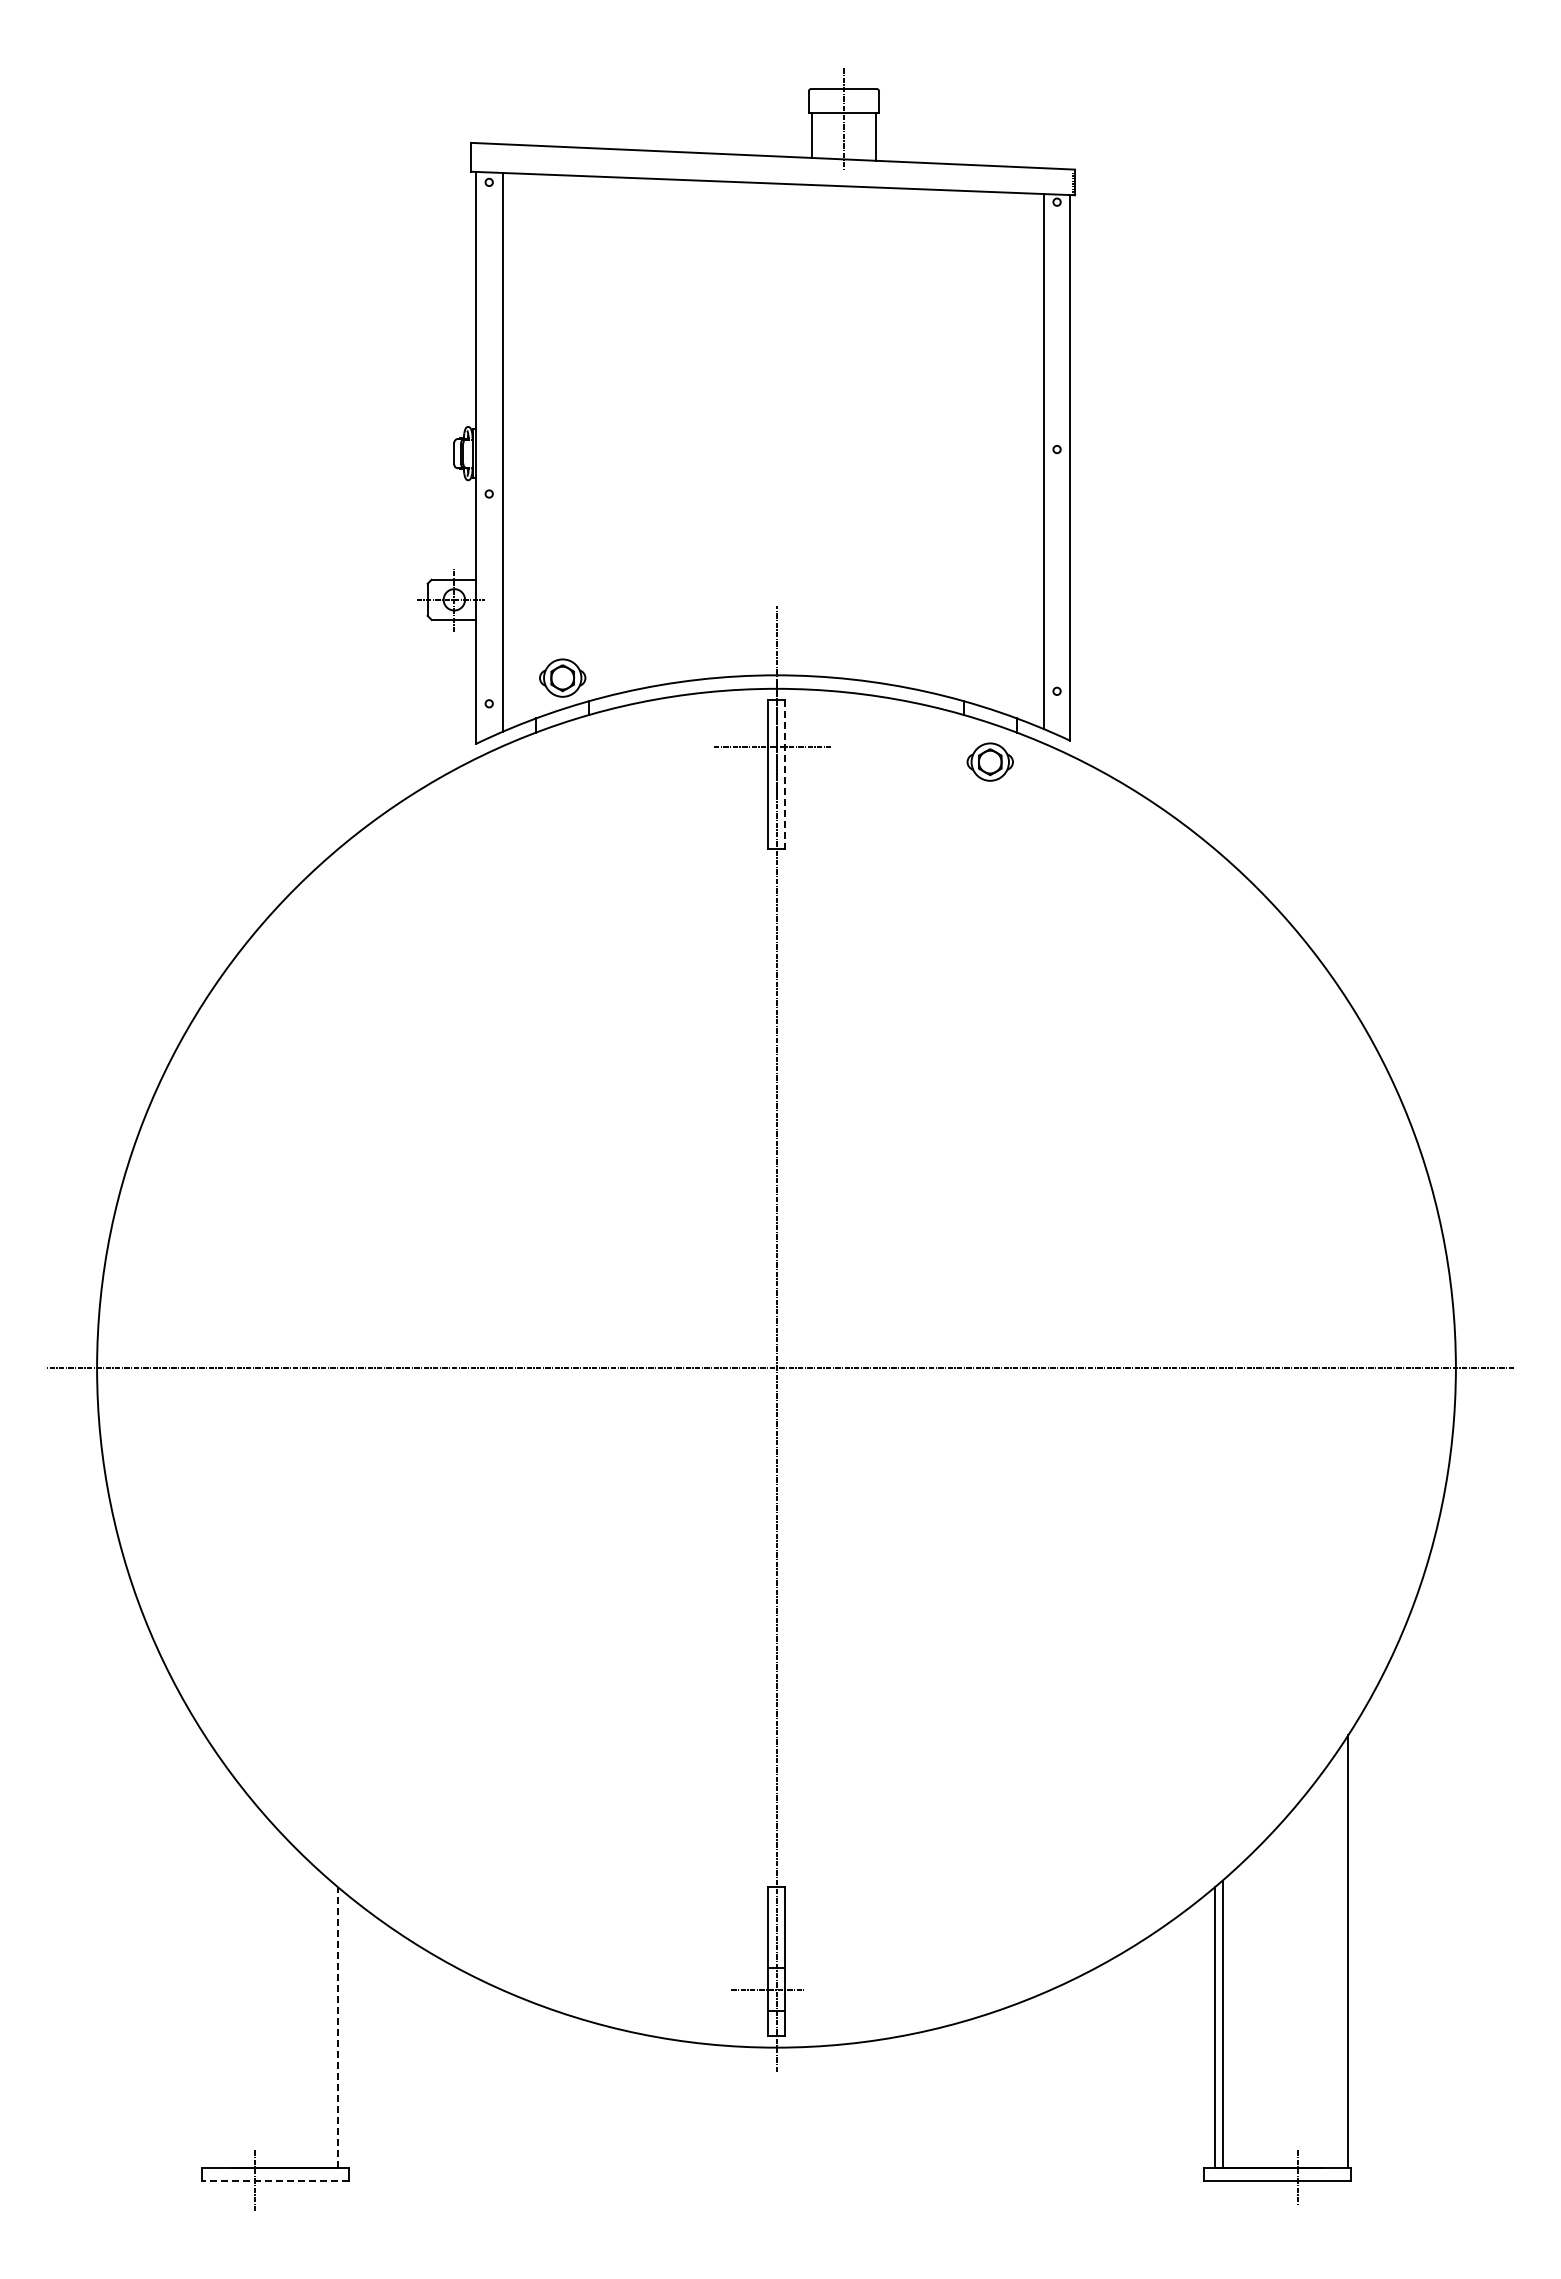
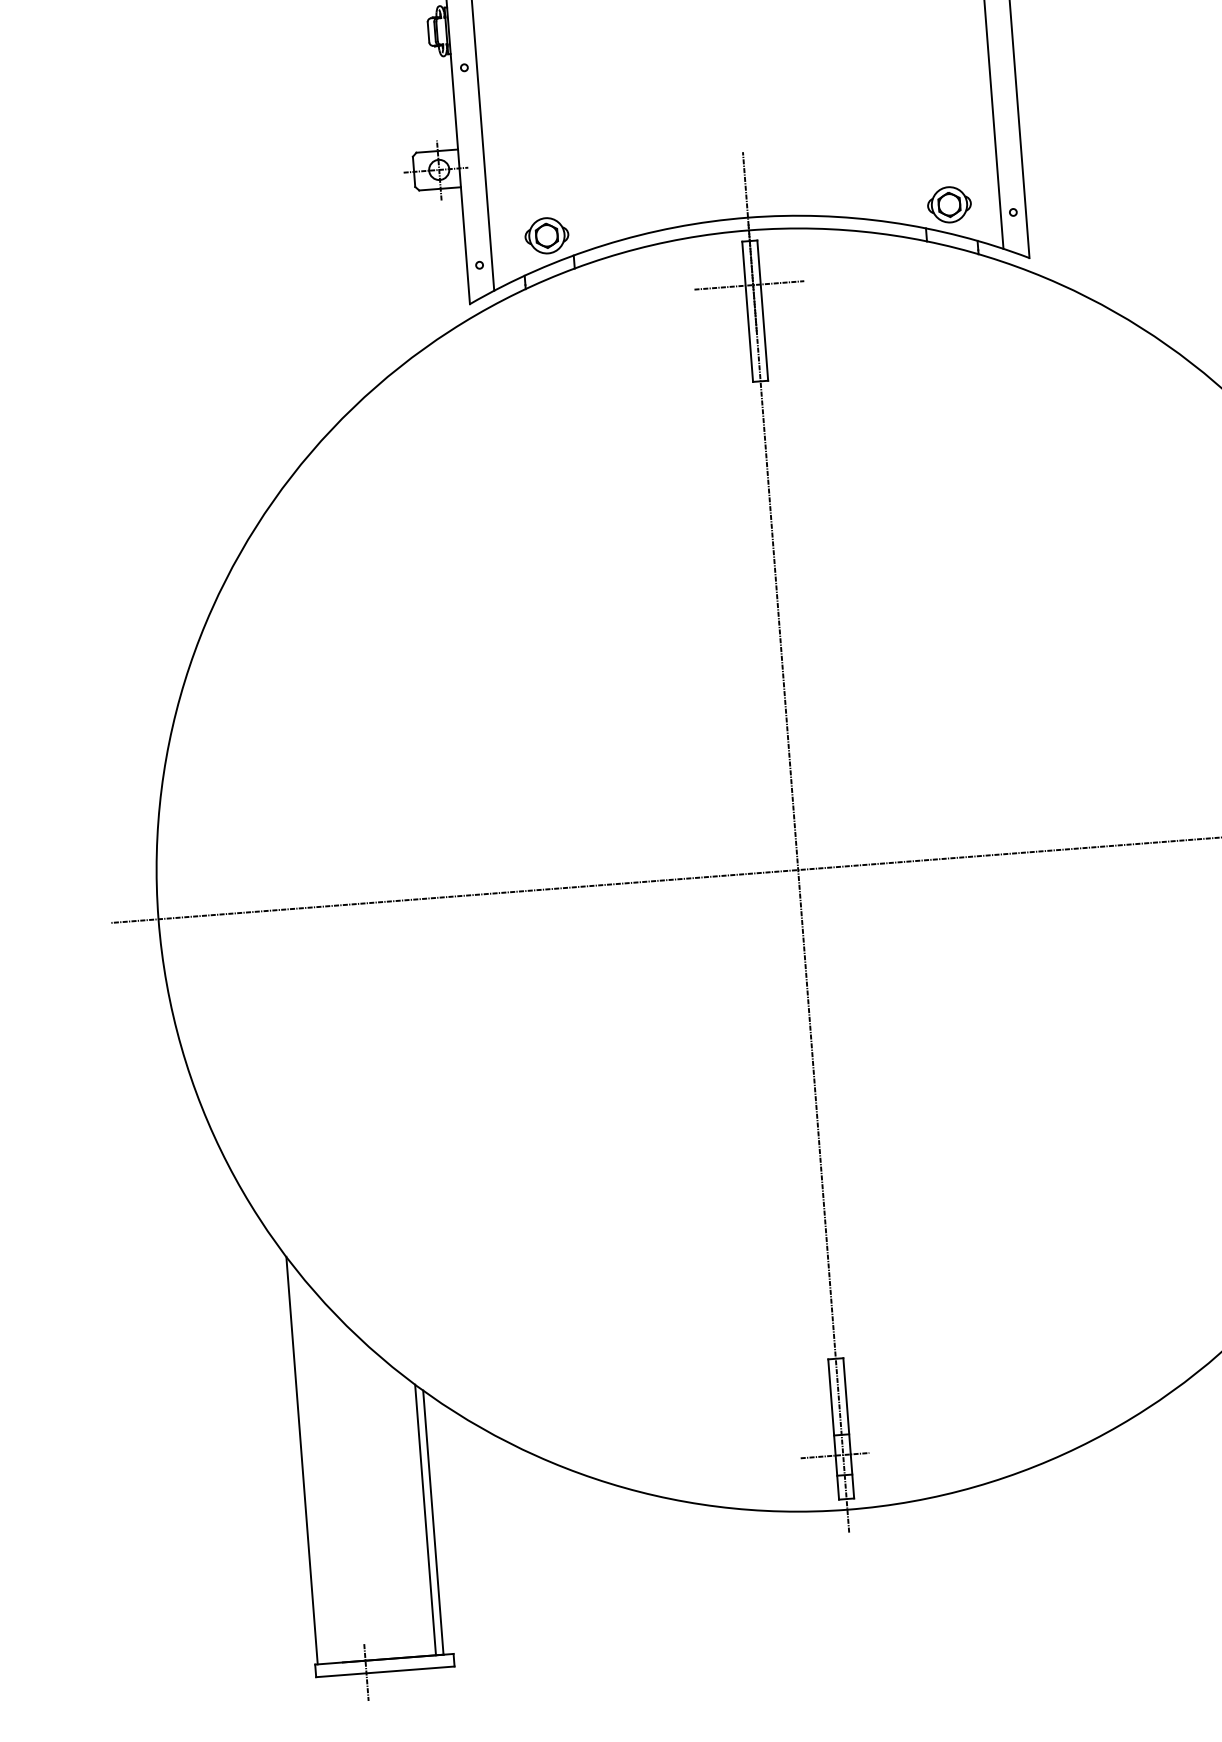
part: (989, 761) -> (948, 204), moved
line: (784, 775) -> (762, 311), dashed -> solid
line: (204, 1951) -> (301, 1460), added
line: (330, 2023) -> (425, 1519), added
line: (338, 2027) -> (433, 1522), dashed -> solid
line: (274, 2181) -> (384, 1672), dashed -> solid

